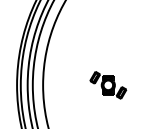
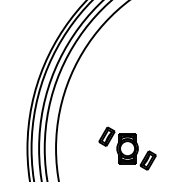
part: (108, 85) -> (127, 148), size x1.43

